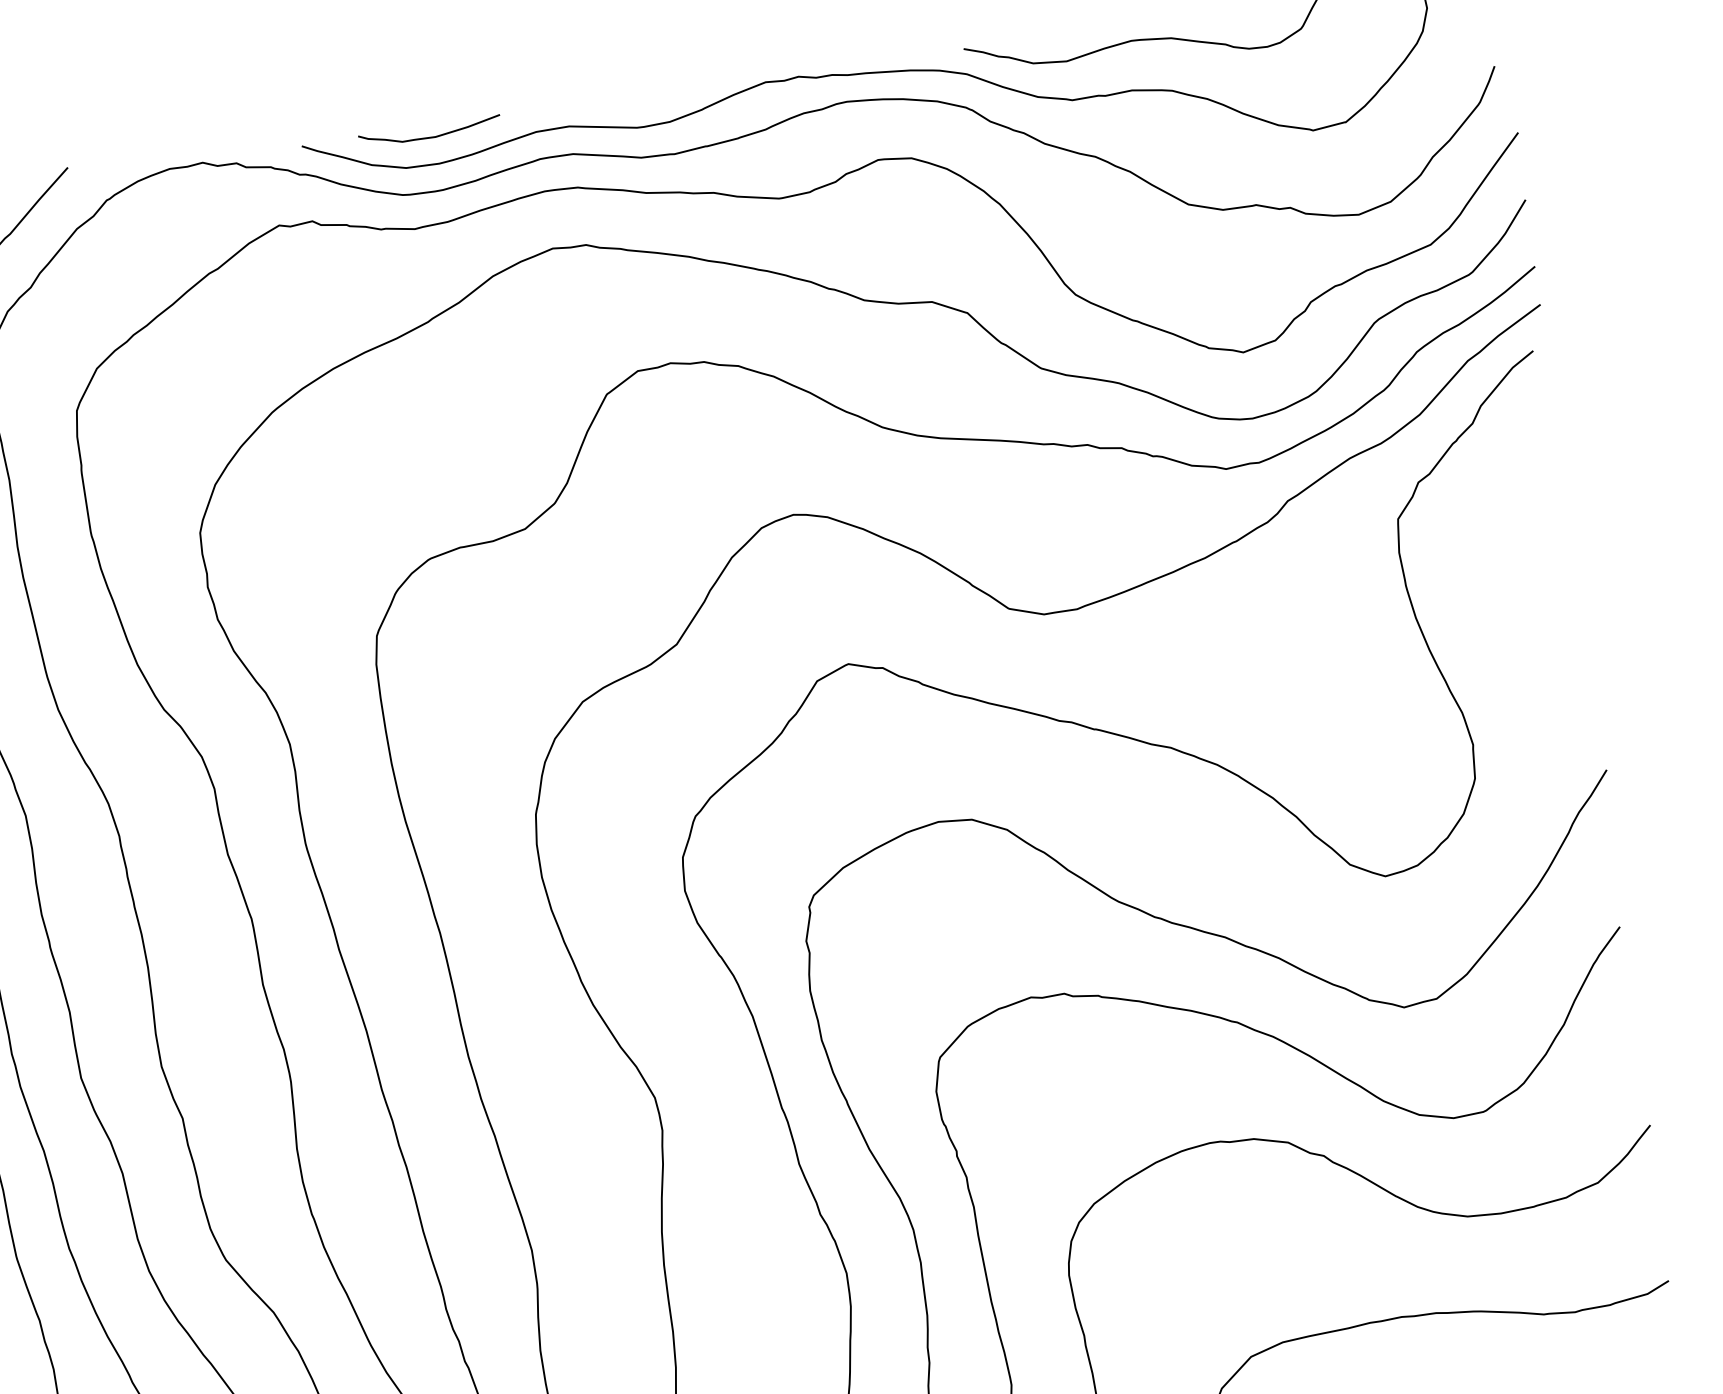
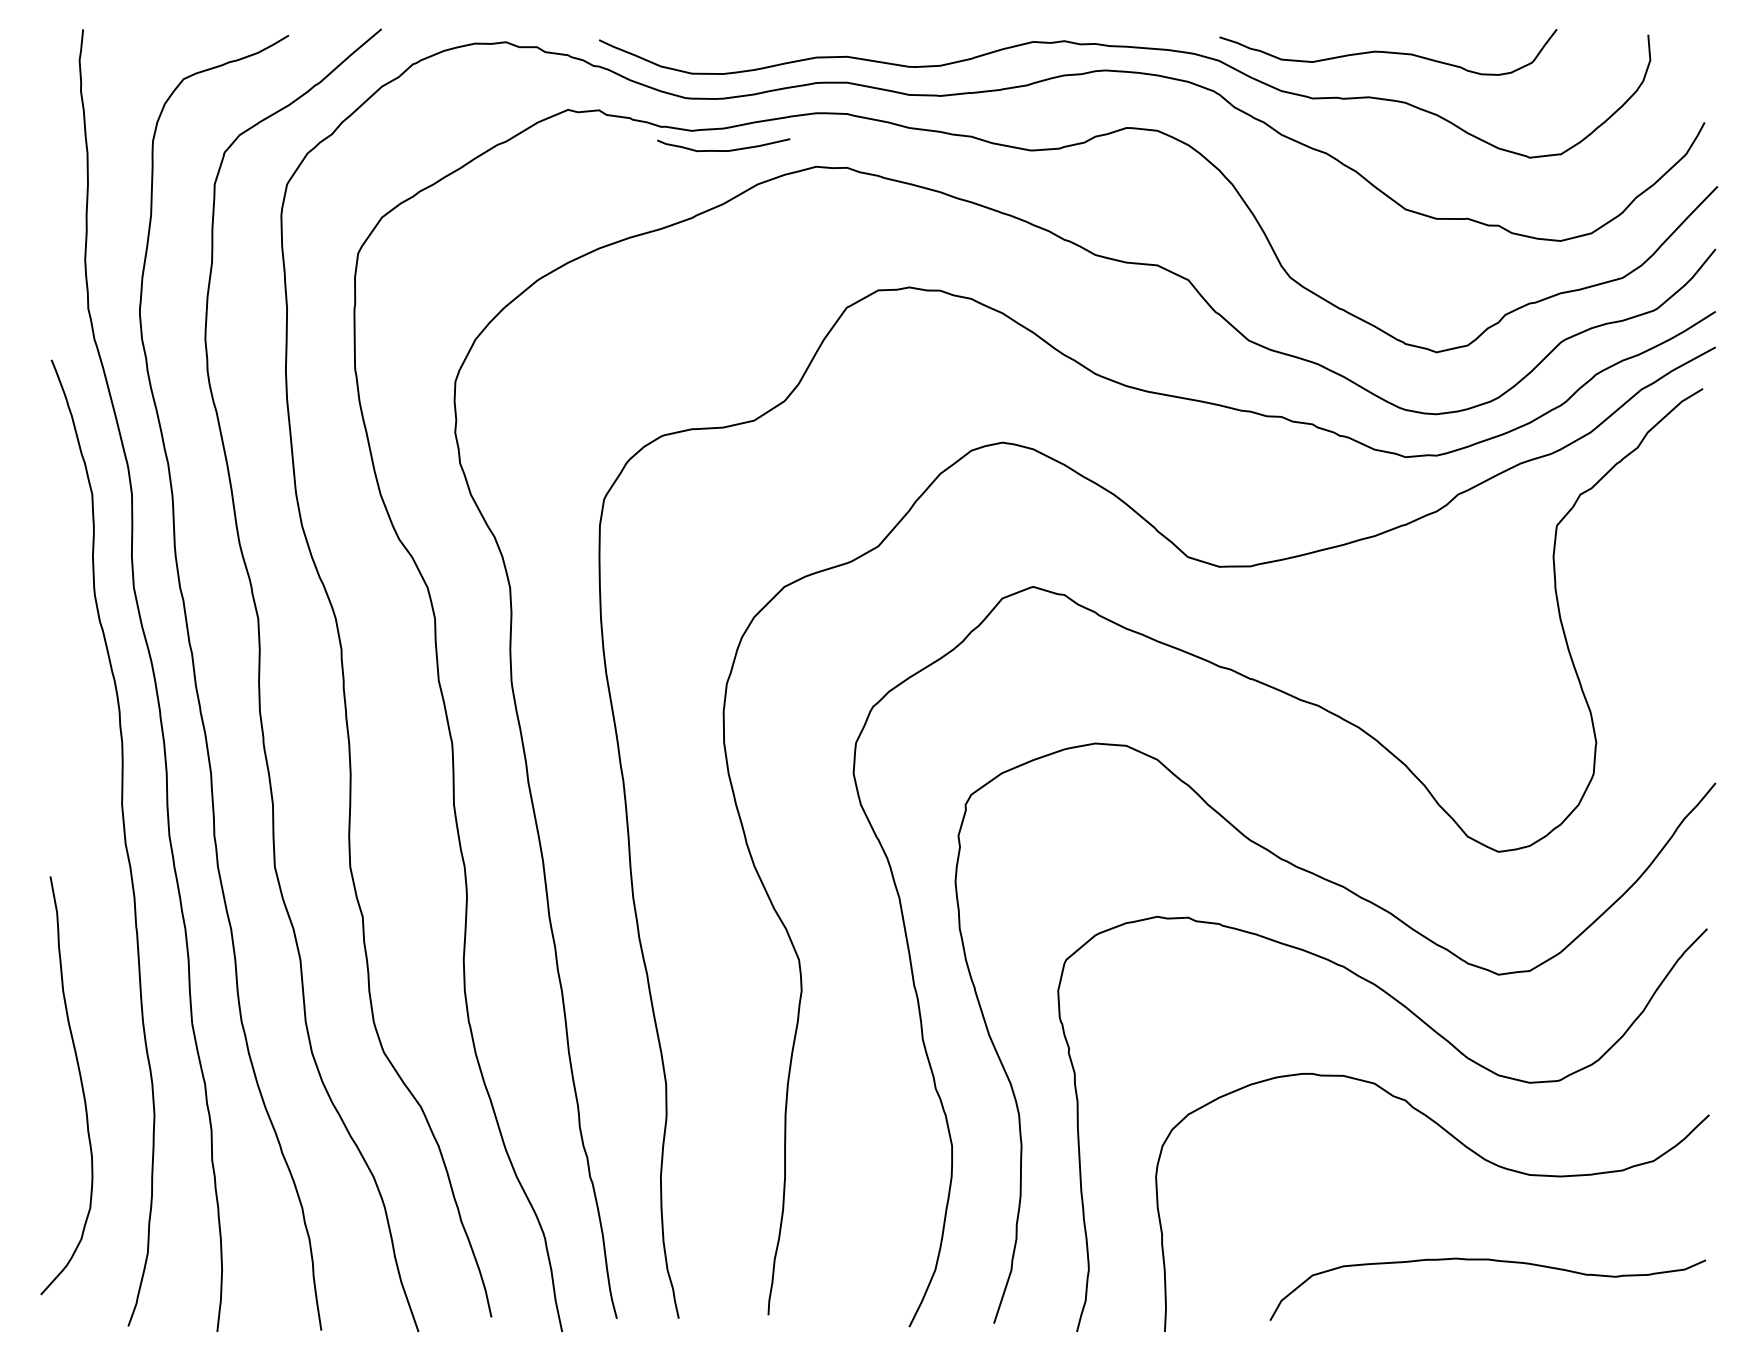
curve: (430, 137) -> (723, 150), moved

